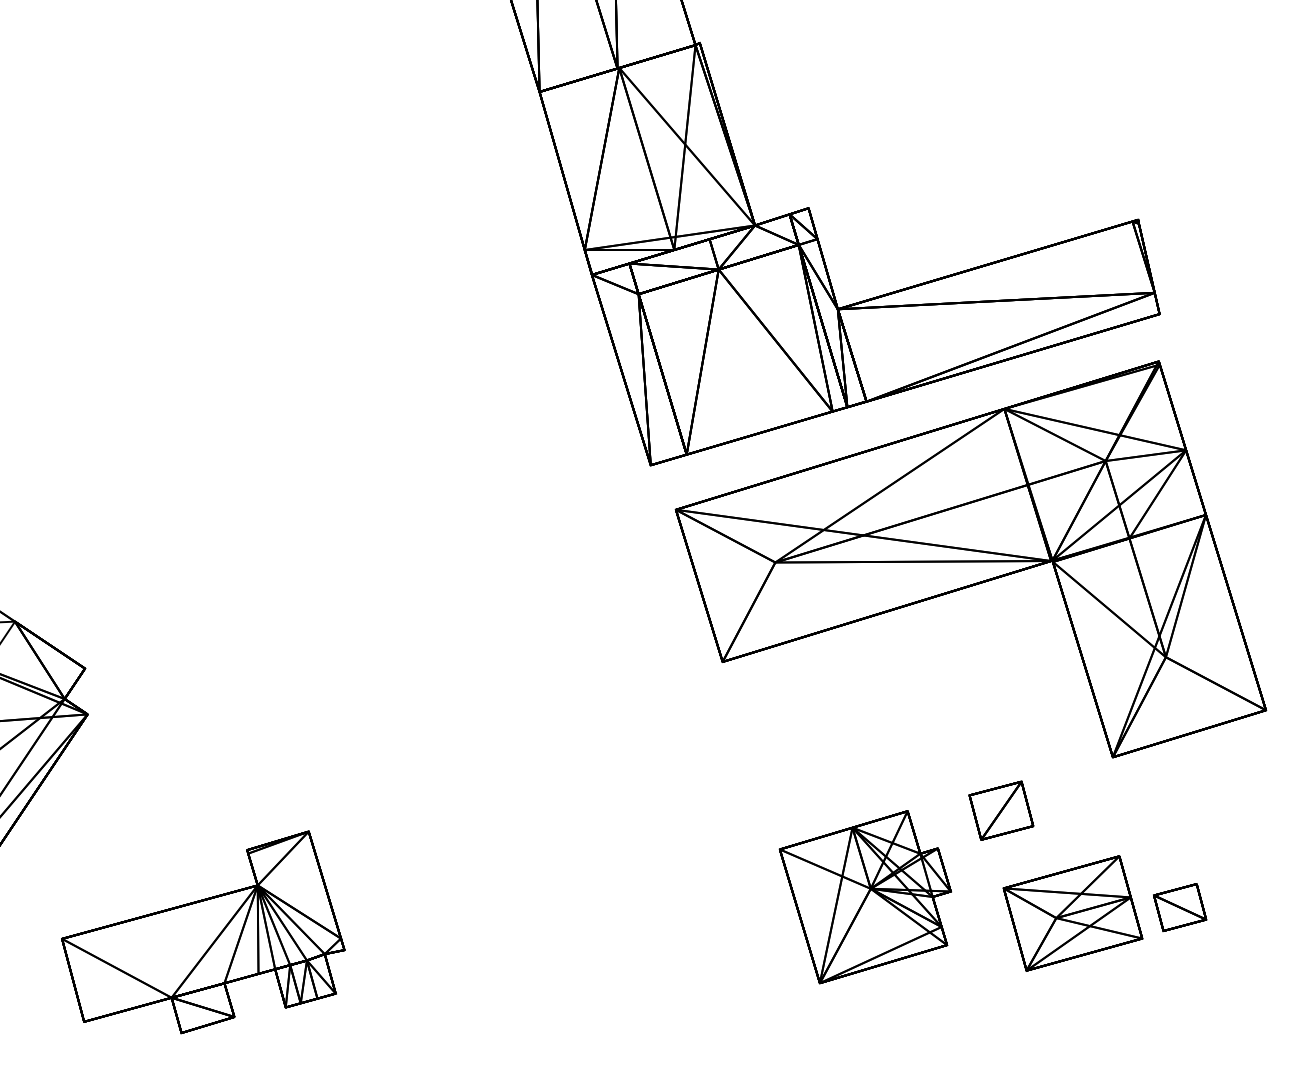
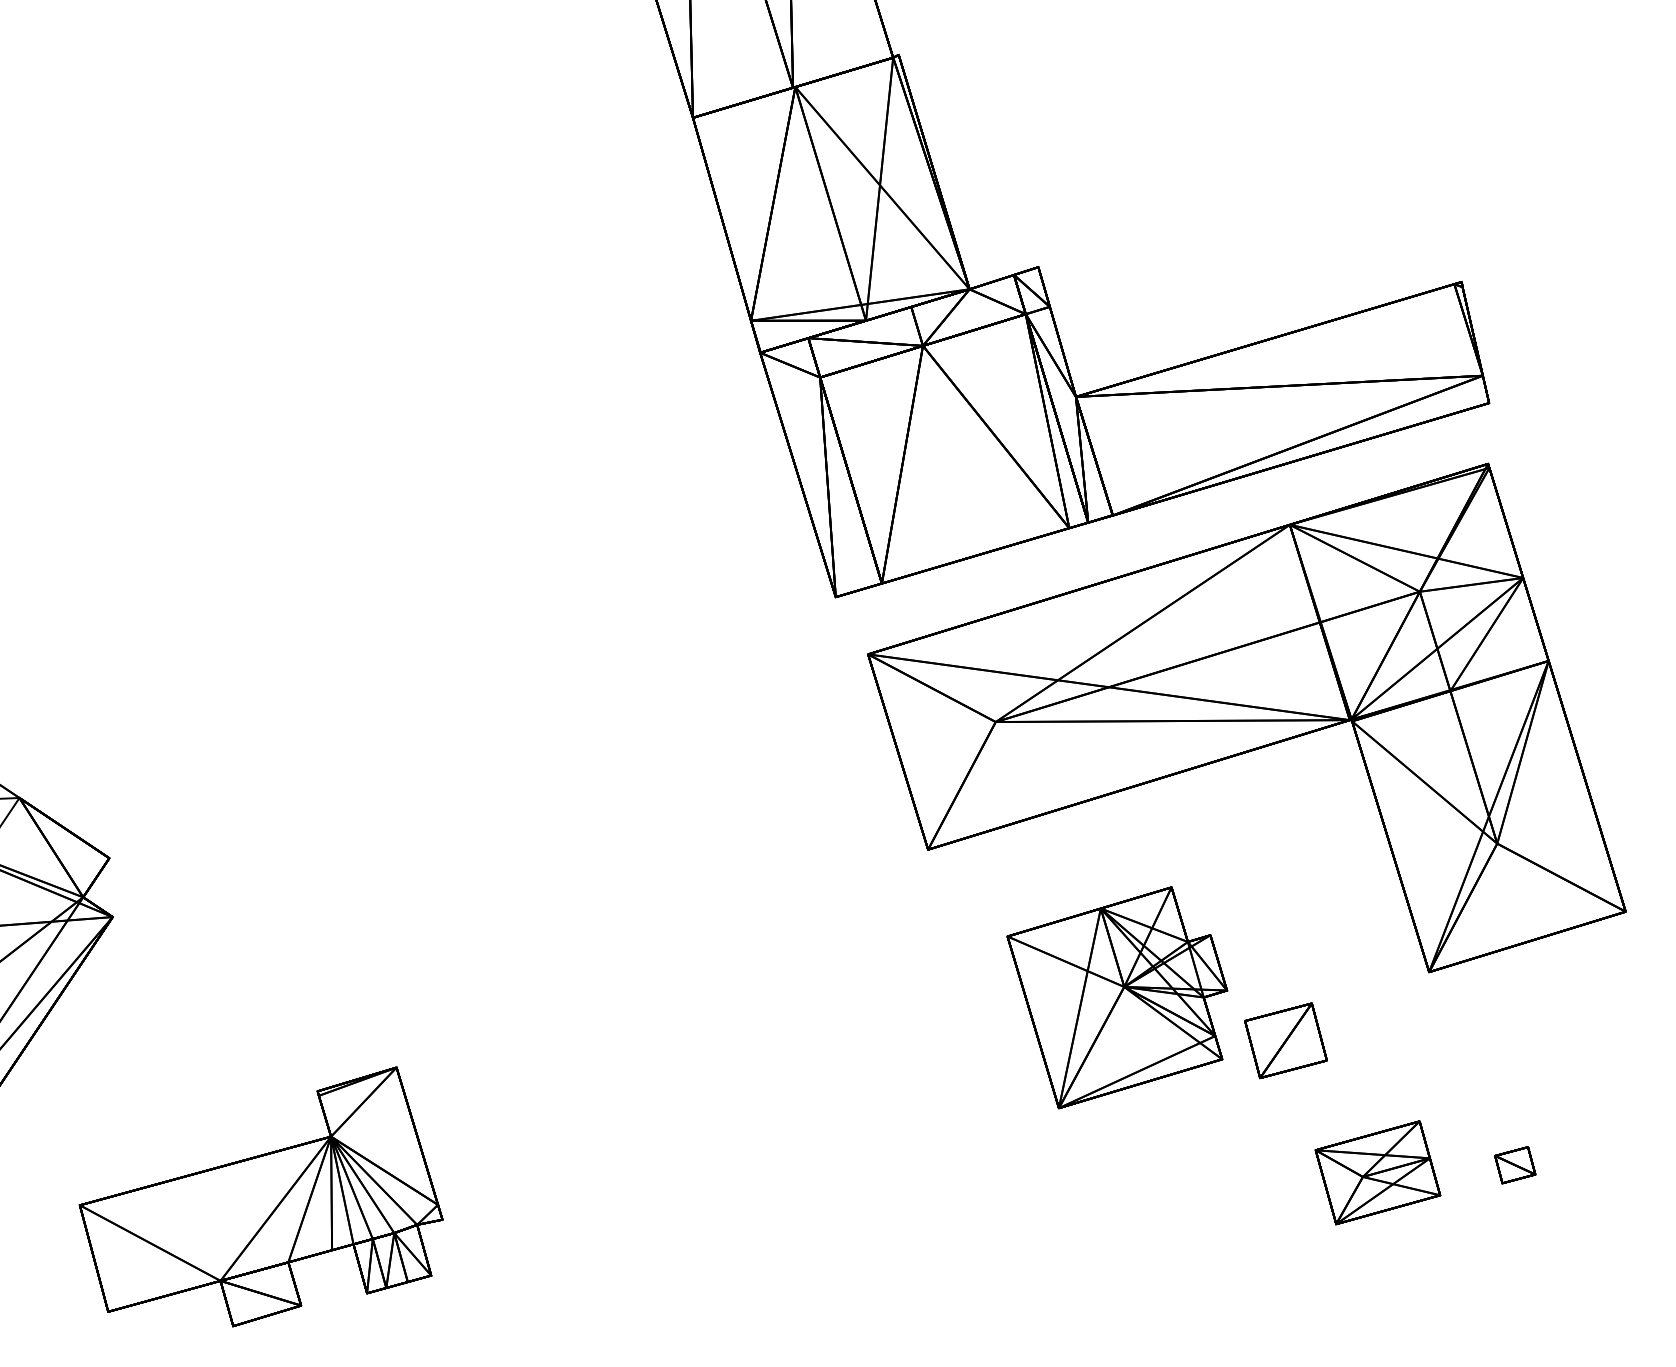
part: (865, 896) -> (1117, 997), moved
part: (1179, 907) -> (1514, 1165), size x0.6
part: (1072, 913) -> (1377, 1172), size x0.7

